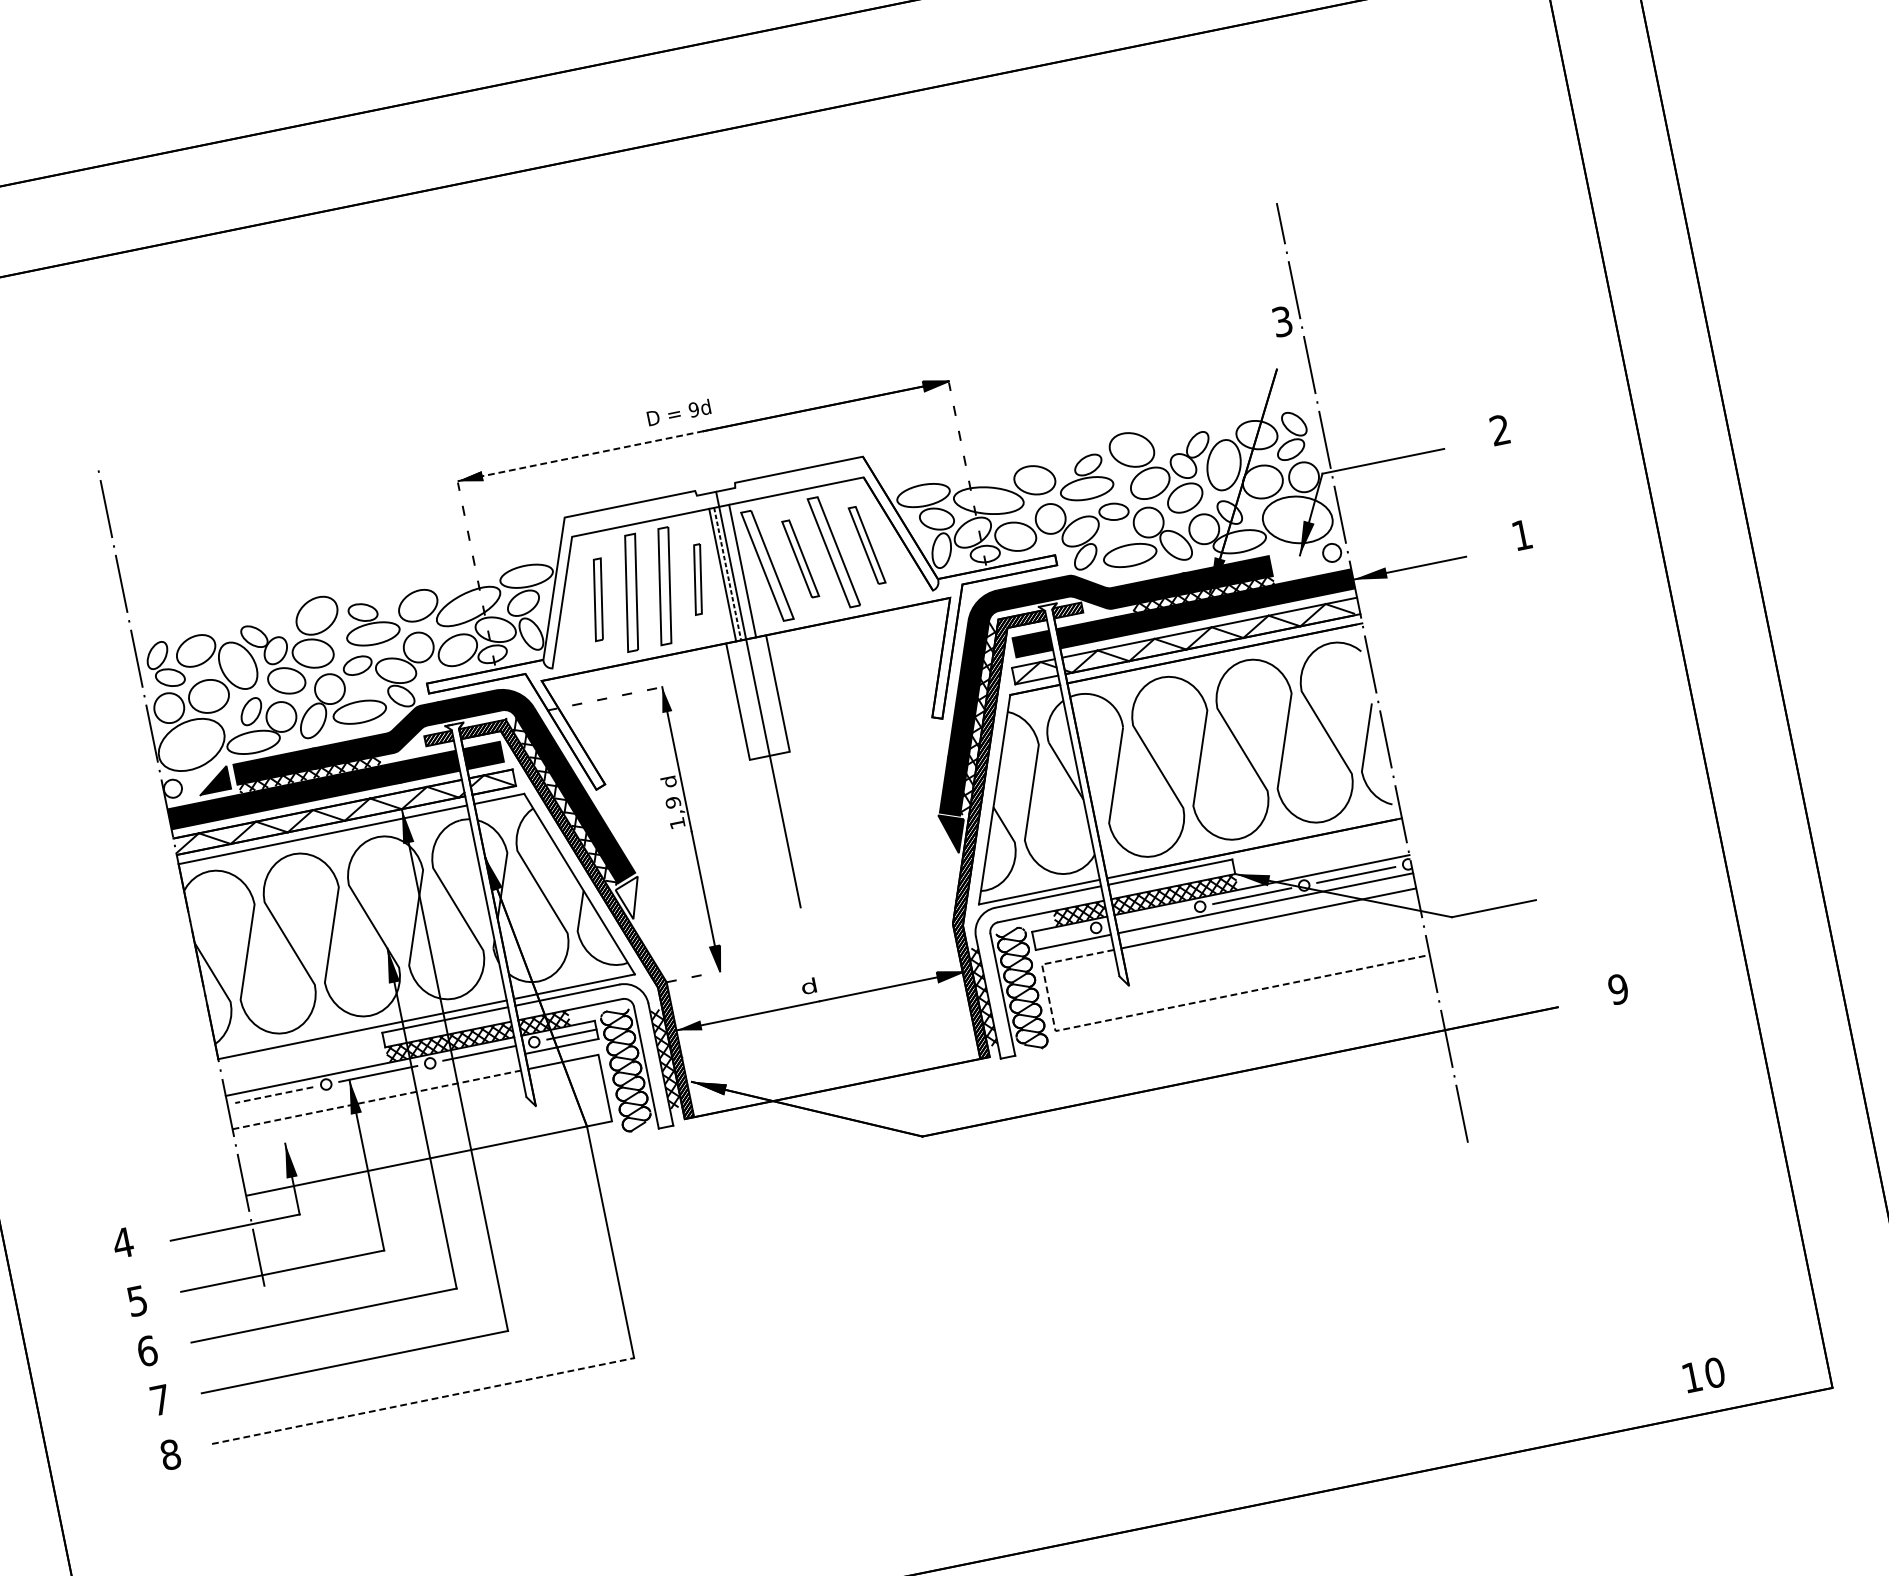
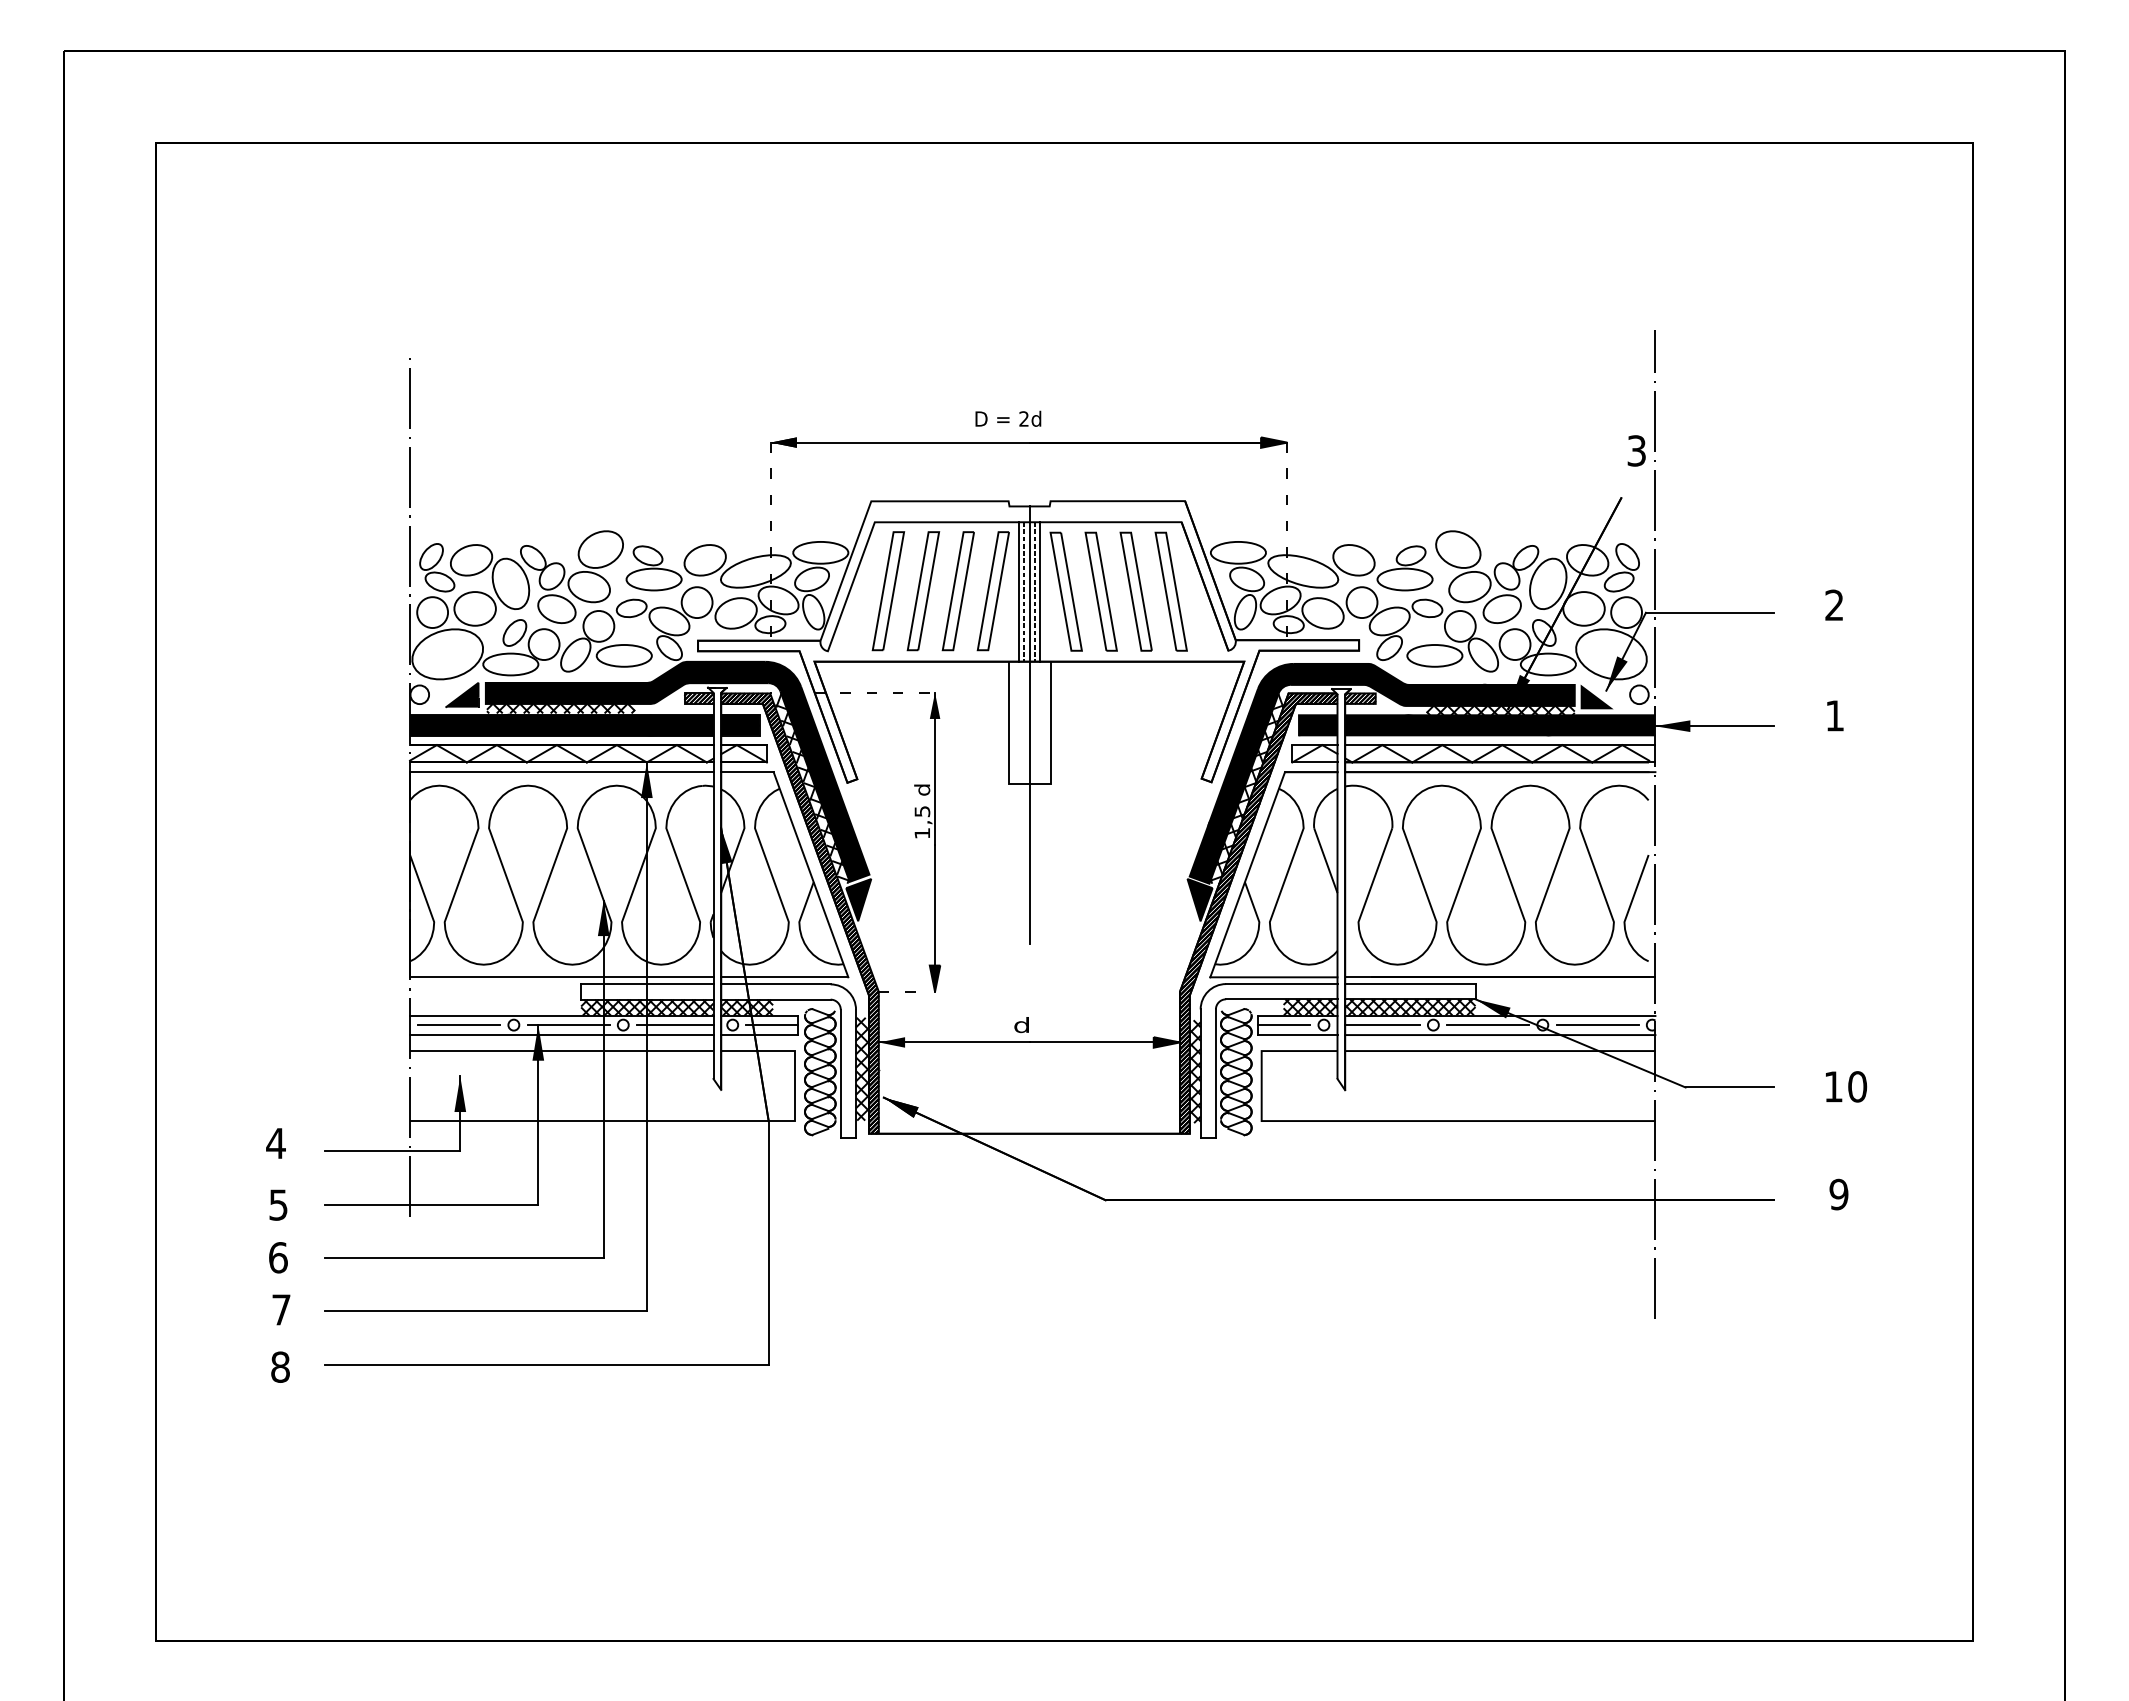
text: (693, 409) -> (1023, 418), 9d -> 2d
line: (580, 456) -> (899, 442), dashed -> solid
part: (866, 545) -> (1170, 591), size x1.43
part: (799, 558) -> (1100, 591), size x1.43
fill: (1291, 562) -> (1596, 696), added
line: (737, 571) -> (1034, 591), added
part: (697, 579) -> (992, 591), size x1.67
part: (598, 599) -> (888, 591), size x1.43
text: (672, 802) -> (921, 811), 1,9 -> 1,5
fill: (629, 899) -> (858, 900), added
line: (1151, 916) -> (1382, 1025), added
line: (1058, 935) -> (1284, 1025), added
line: (1172, 1007) -> (1384, 1121), dashed -> solid
line: (373, 1085) -> (561, 1035), added
line: (273, 1095) -> (458, 1025), dashed -> solid
line: (376, 1100) -> (561, 1051), dashed -> solid
text: (1704, 1374) -> (1846, 1086), moved
line: (423, 1400) -> (547, 1364), dashed -> solid

